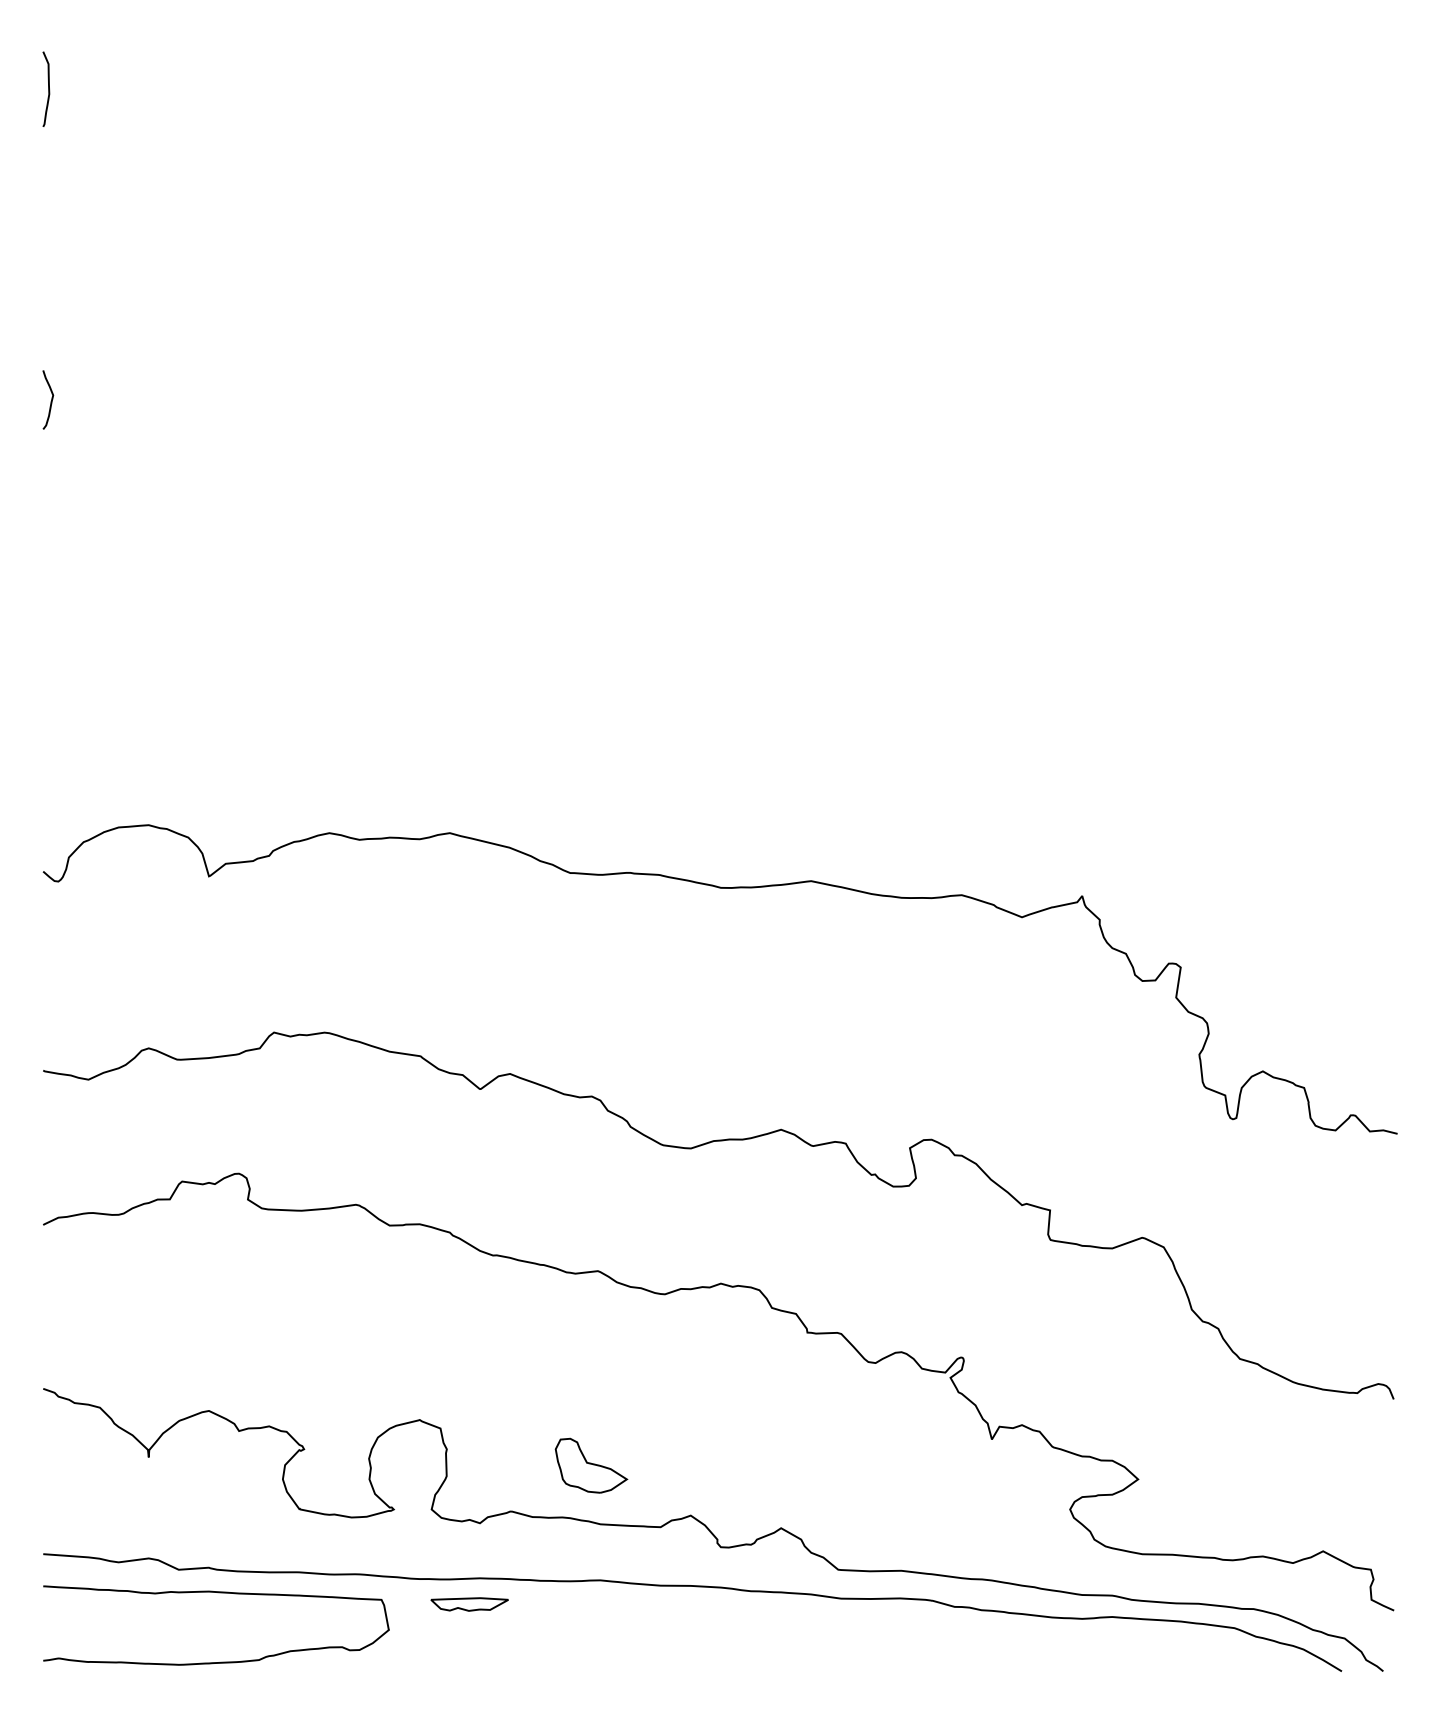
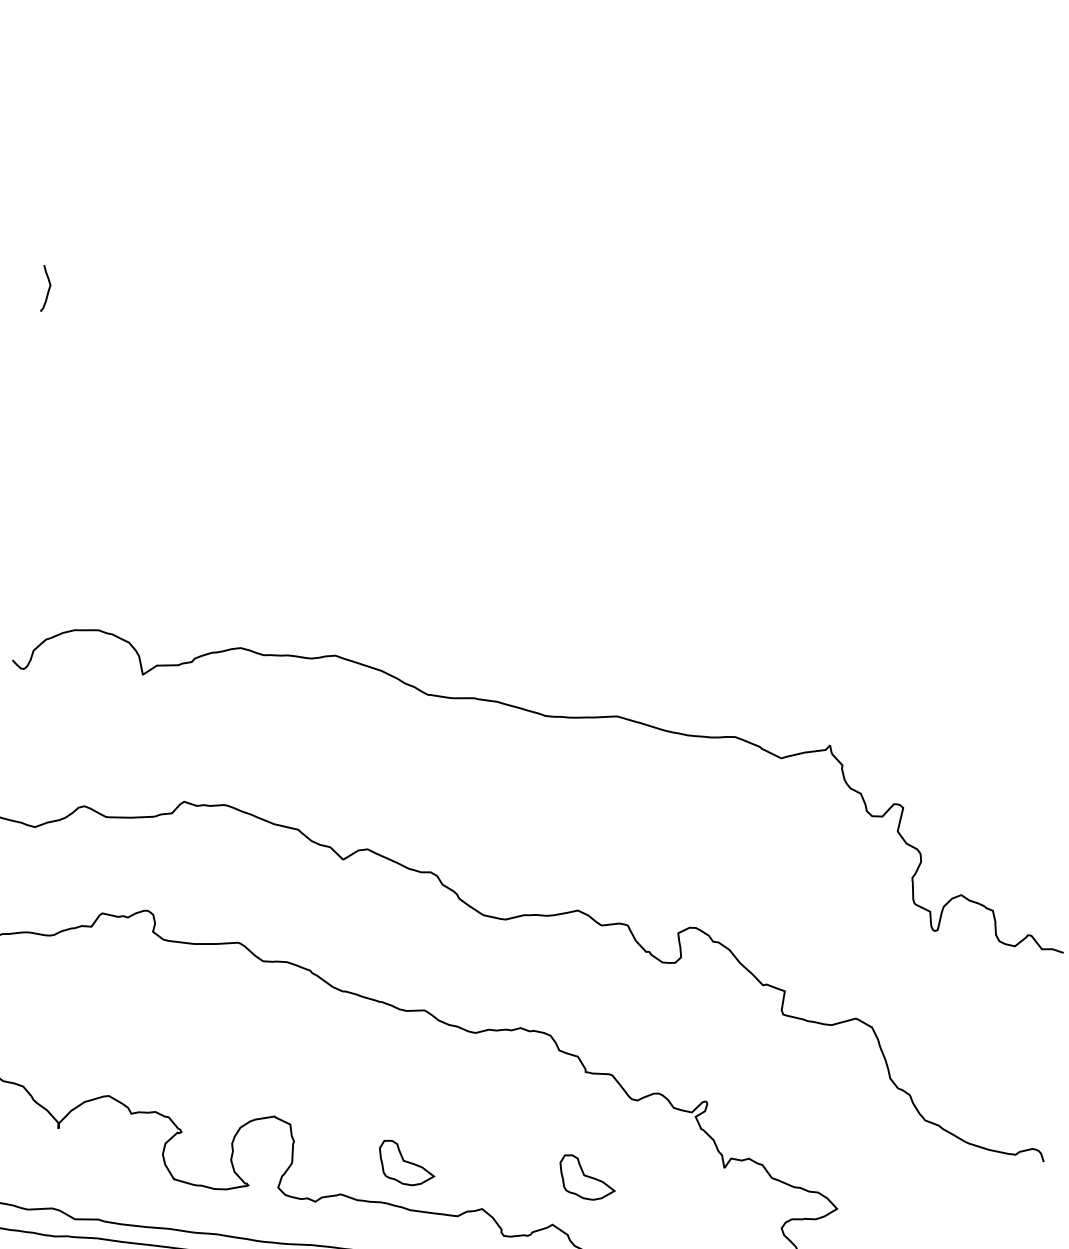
curve: (48, 88) -> (66, 43), removed
part: (820, 1465) -> (587, 1177), added

